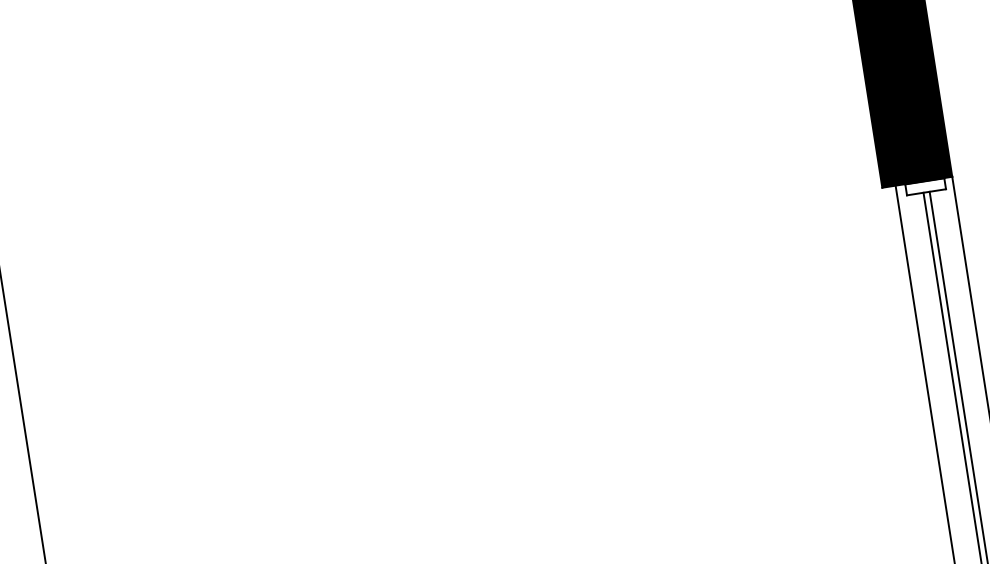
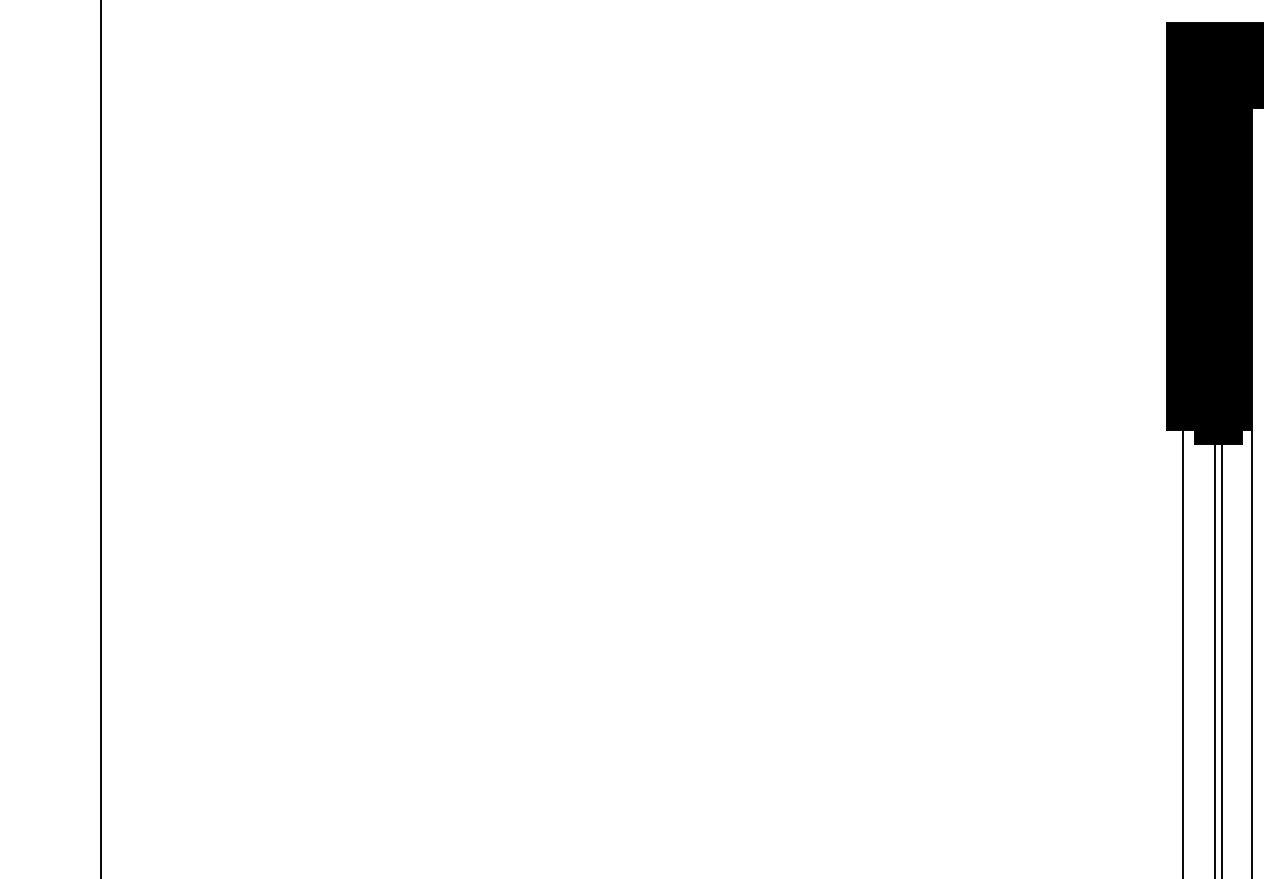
fill: (925, 186) -> (1218, 436), added

